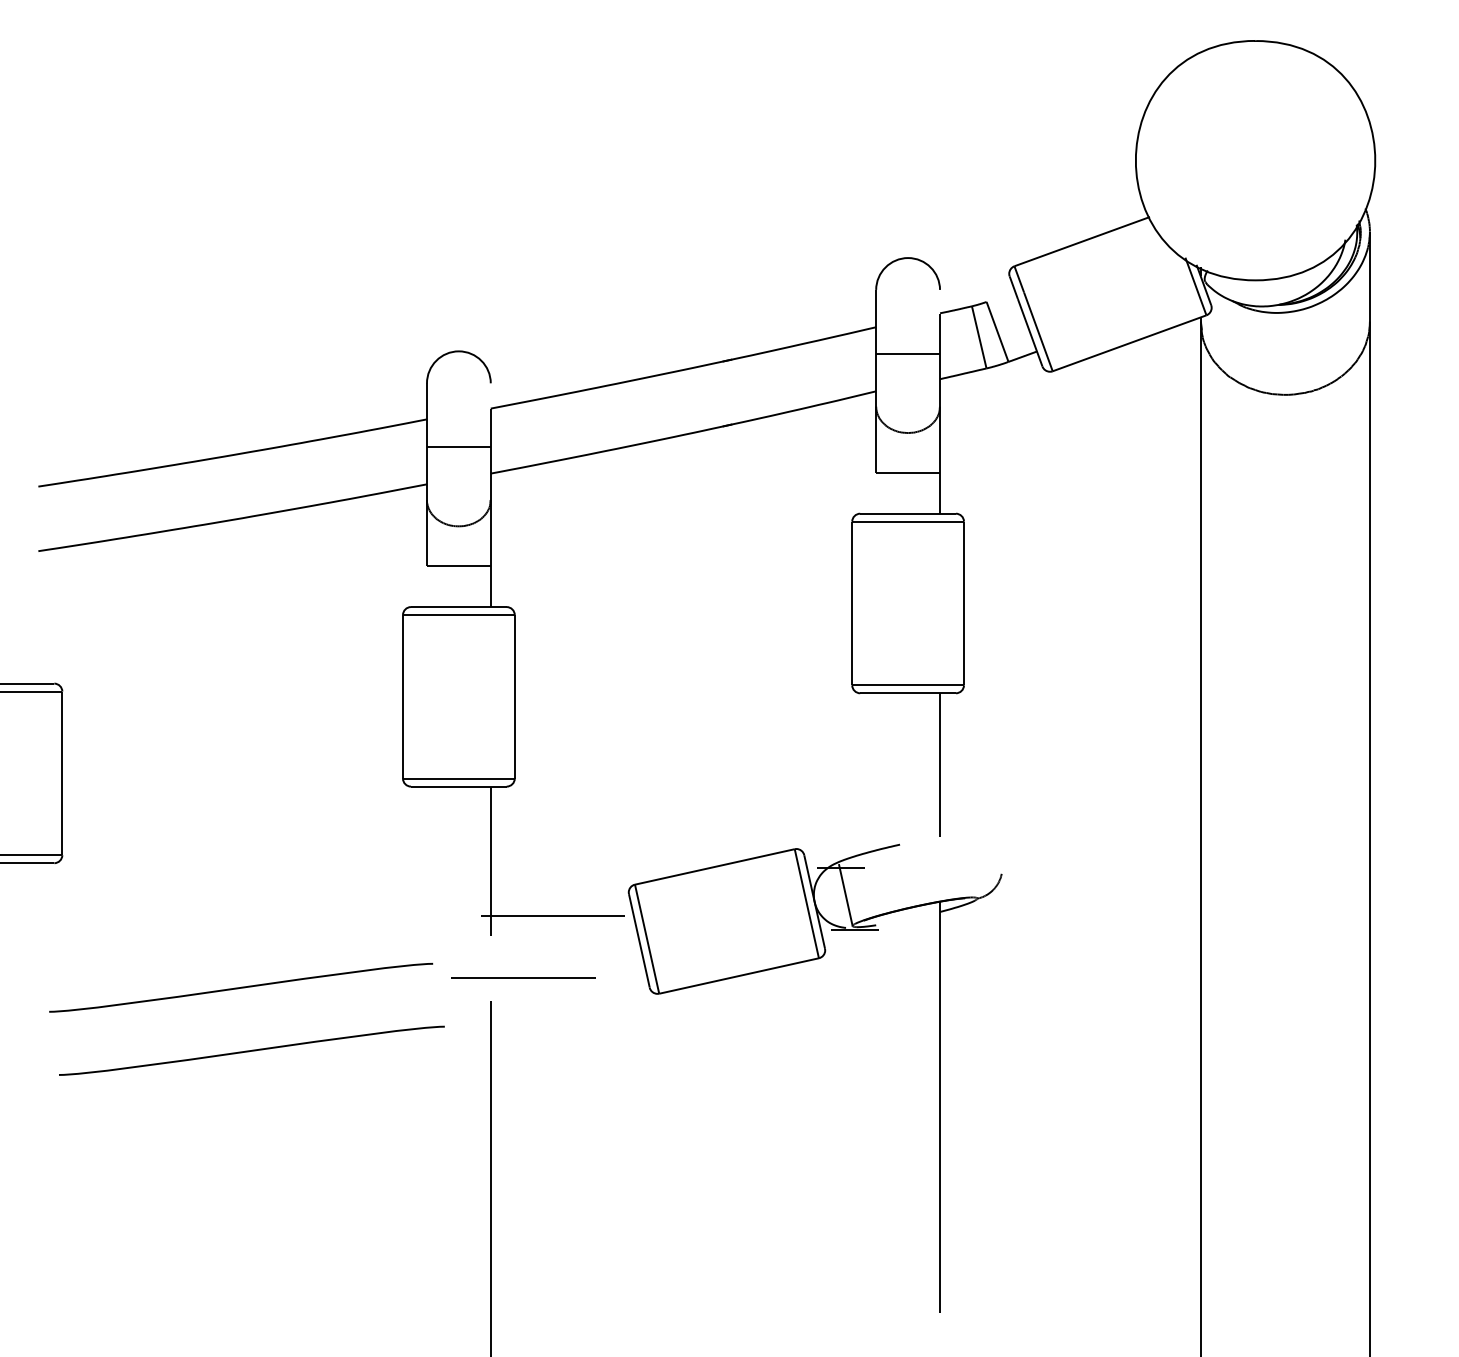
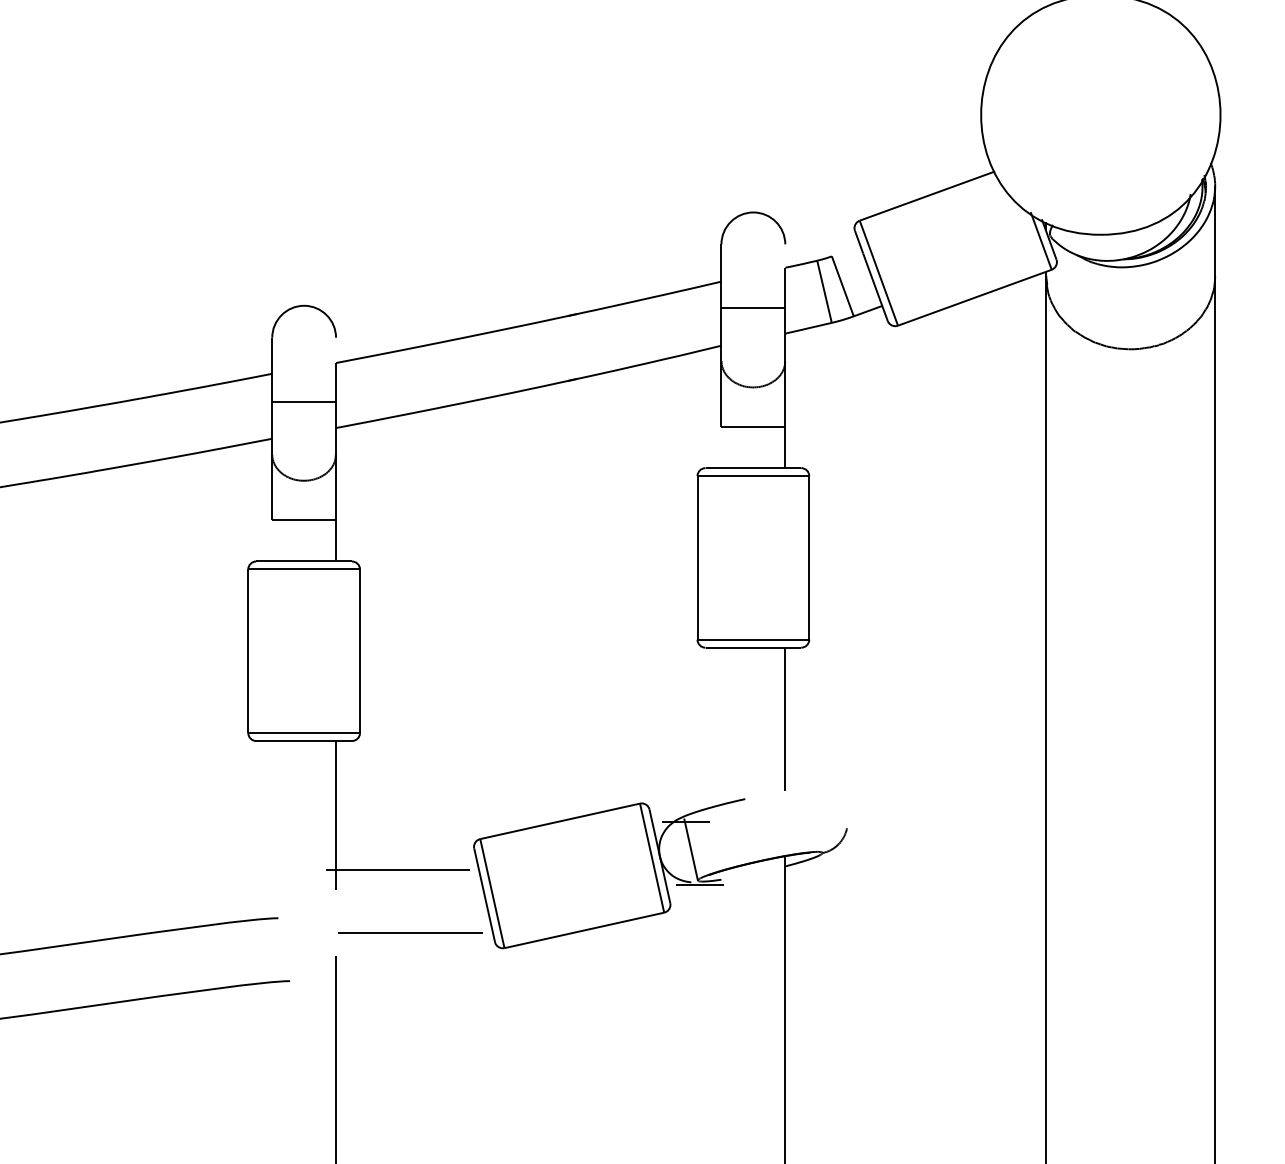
line: (523, 977) -> (410, 931), moved

